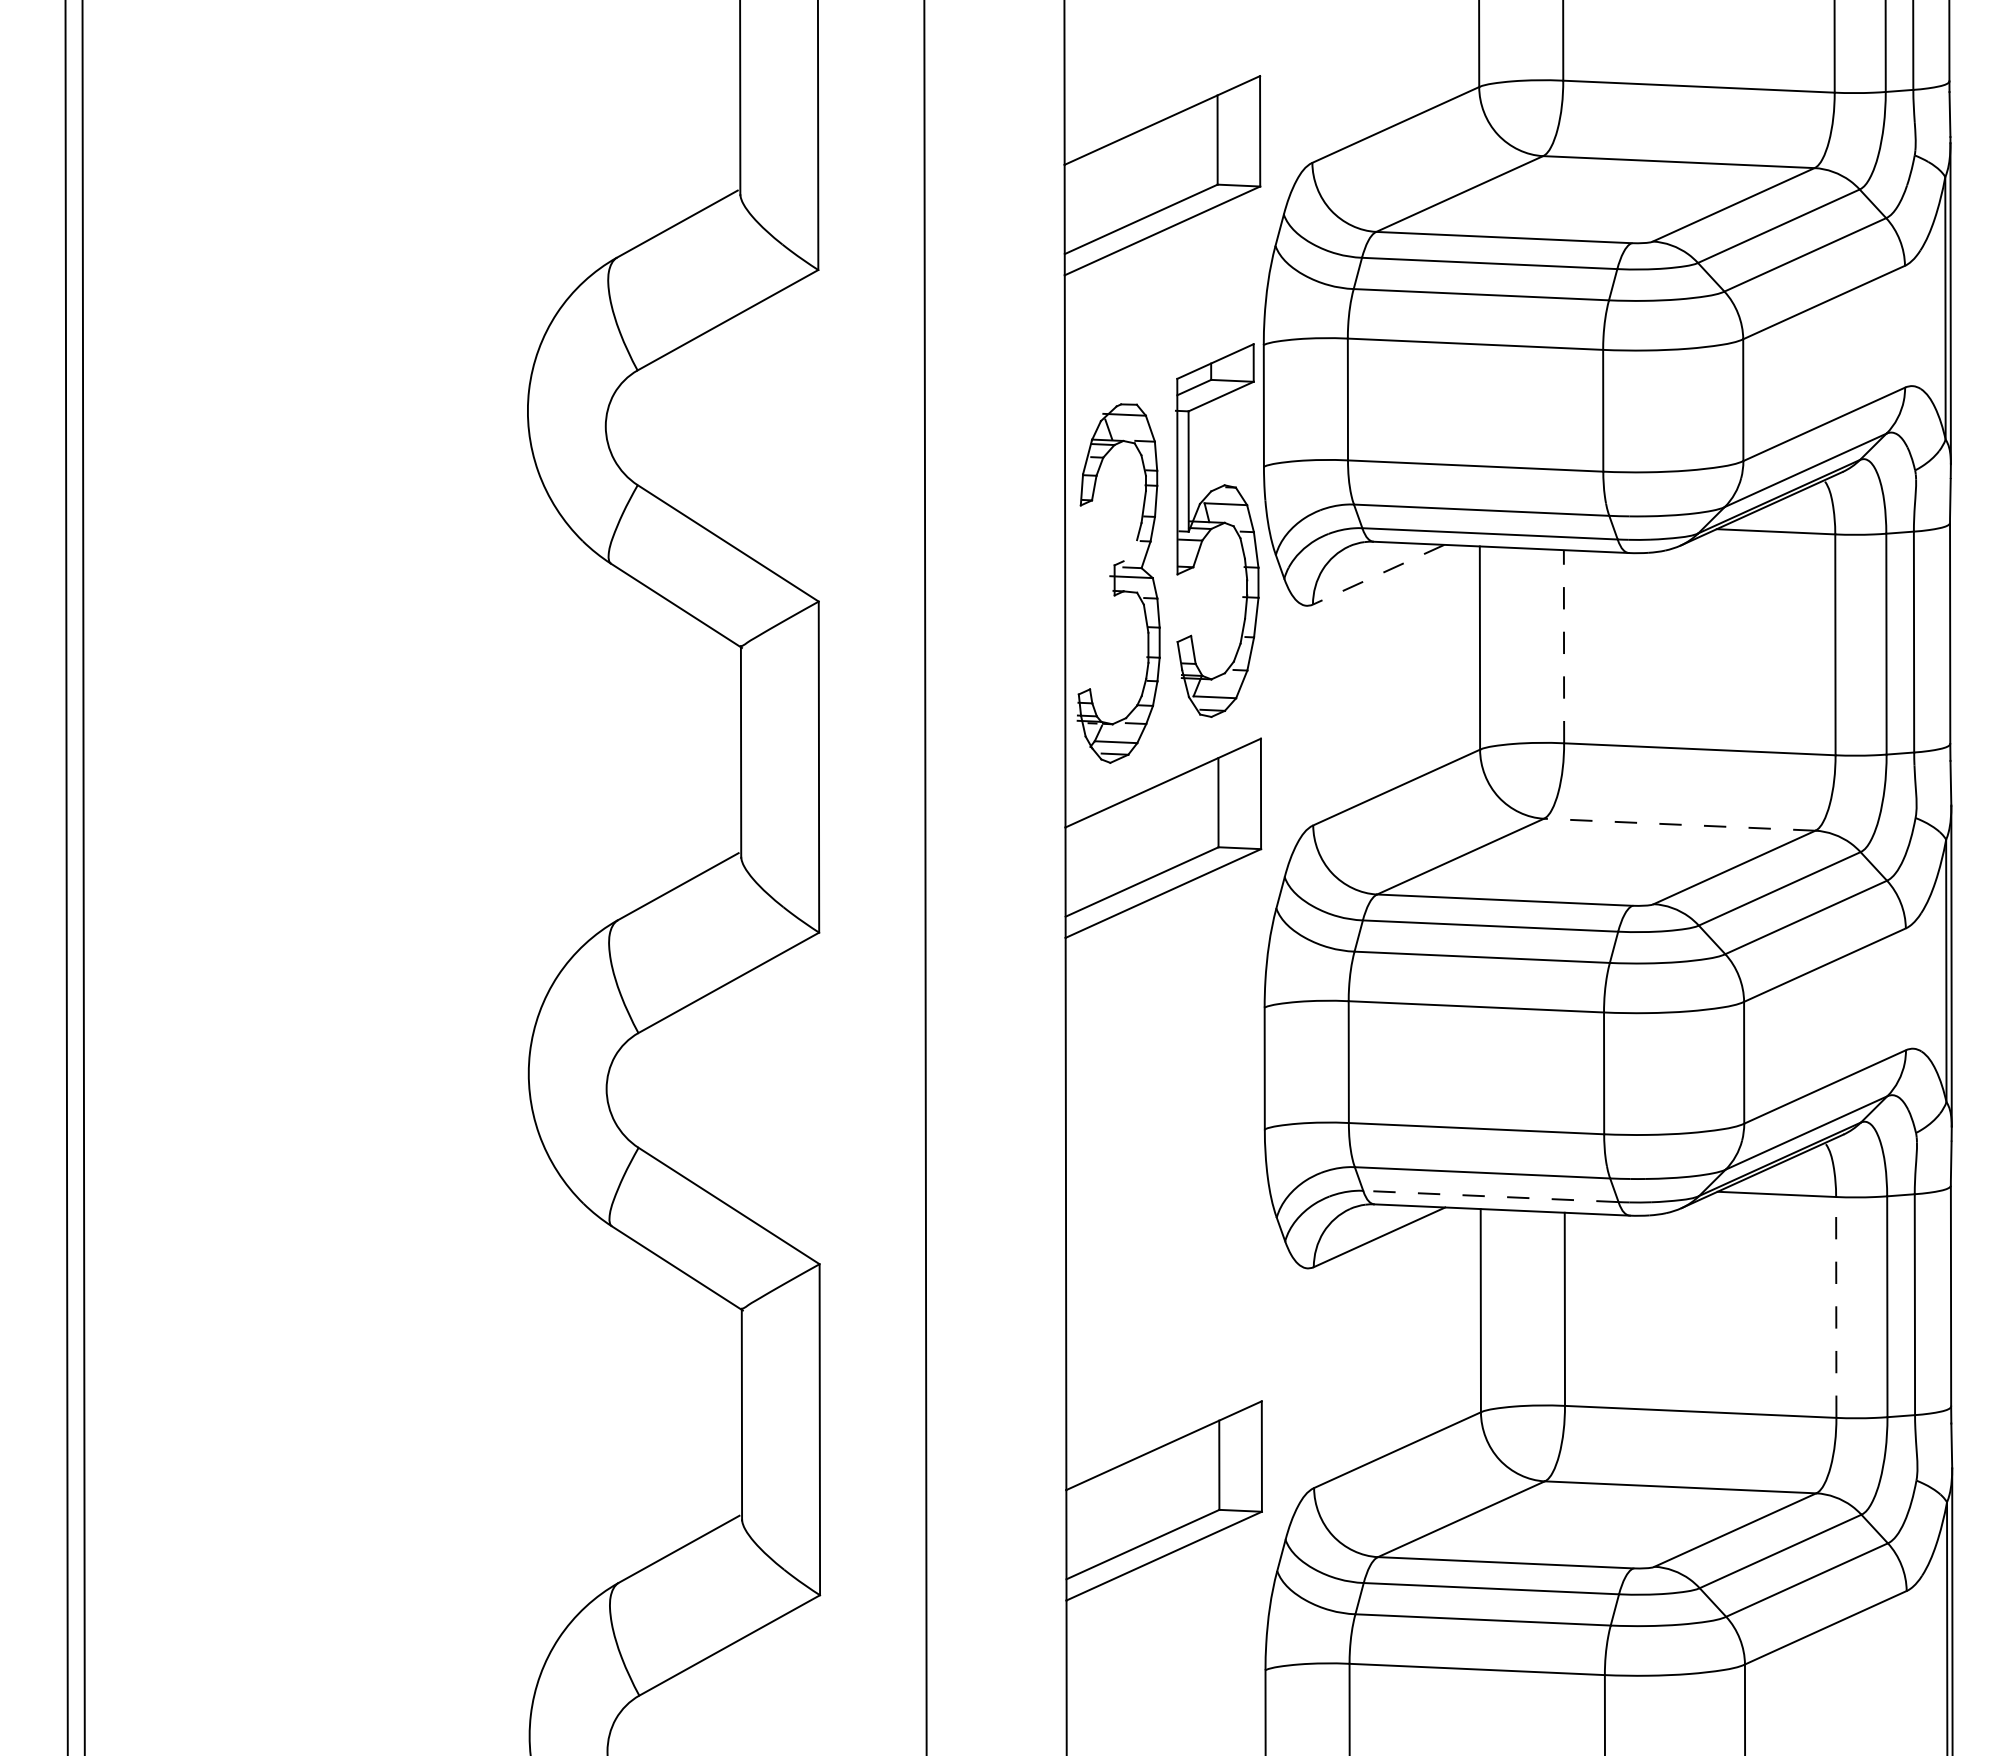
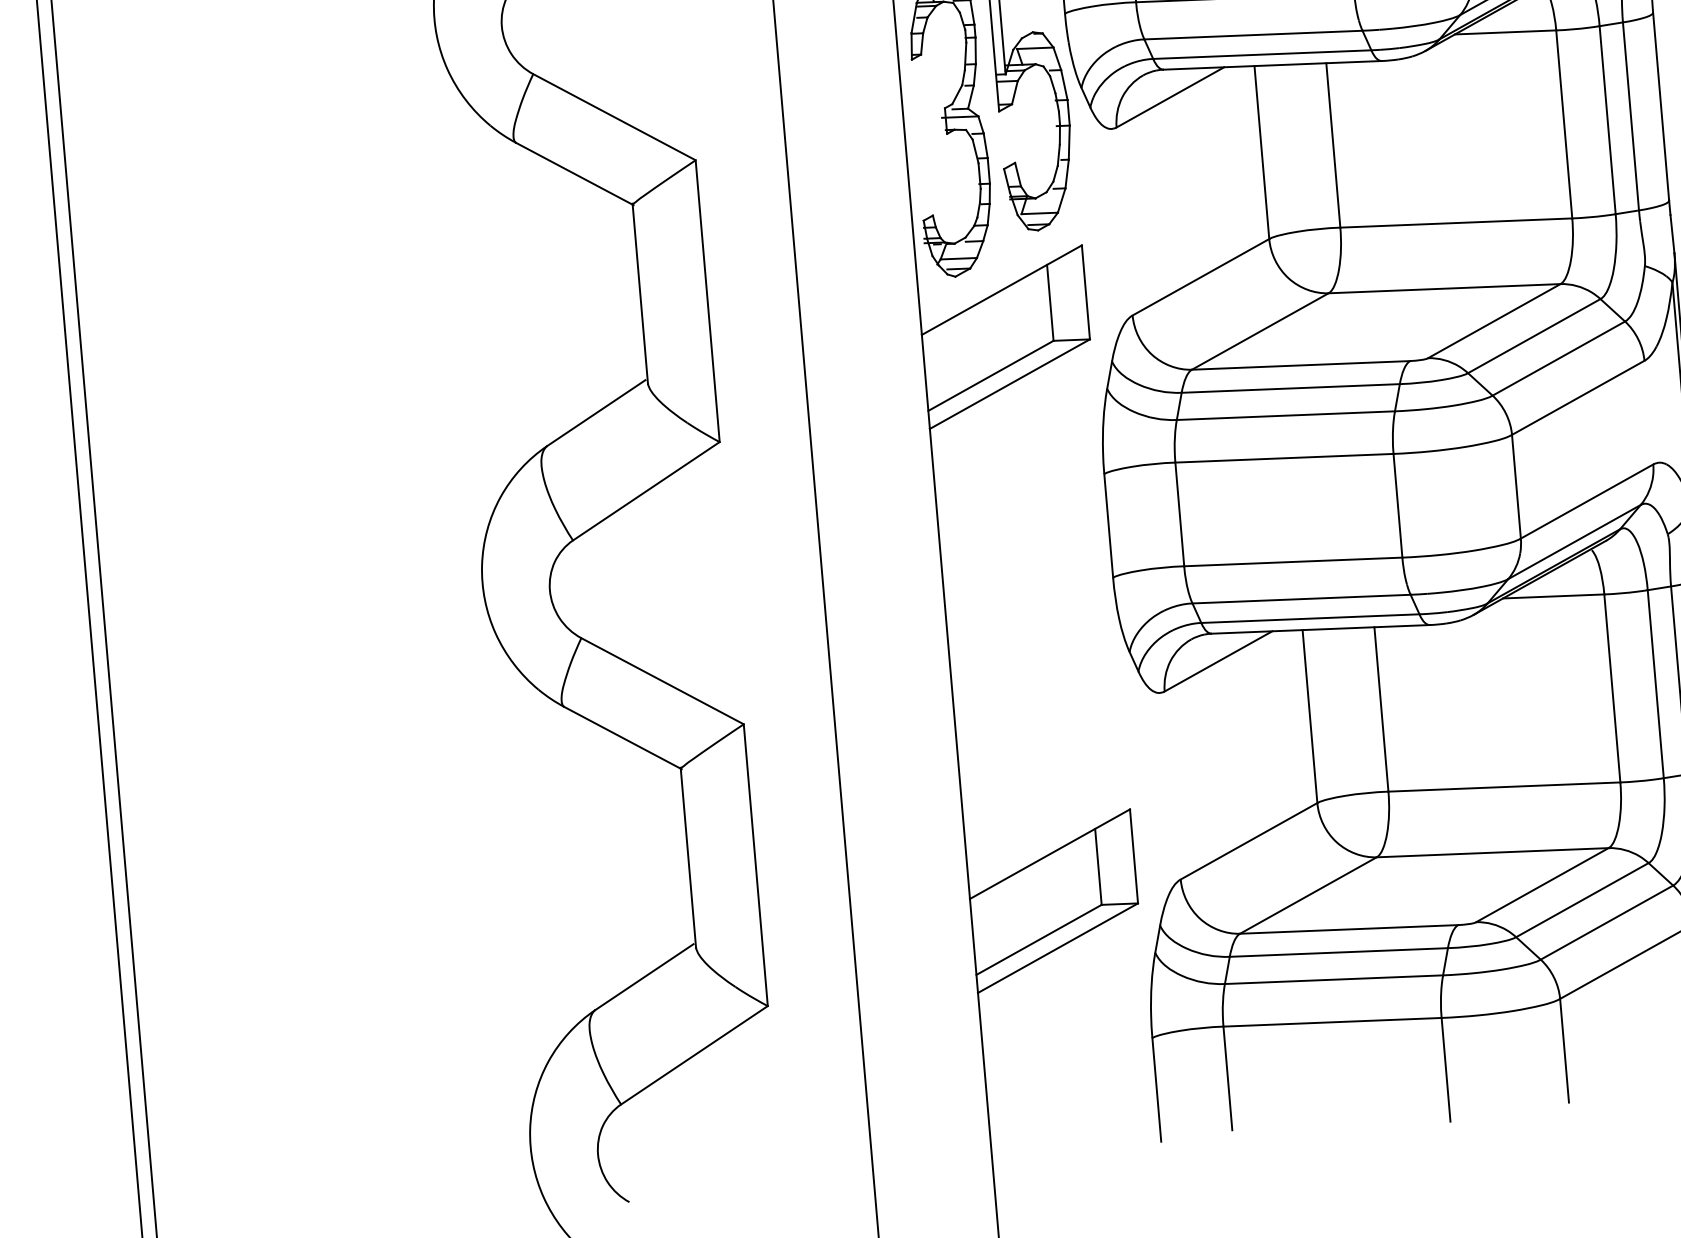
line: (1130, 550) -> (957, 94), added
line: (1378, 574) -> (1170, 97), dashed -> solid
line: (1564, 646) -> (1333, 145), dashed -> solid
line: (1679, 824) -> (1444, 288), dashed -> solid
line: (1490, 1196) -> (1310, 618), dashed -> solid
line: (1836, 1306) -> (1612, 687), dashed -> solid

